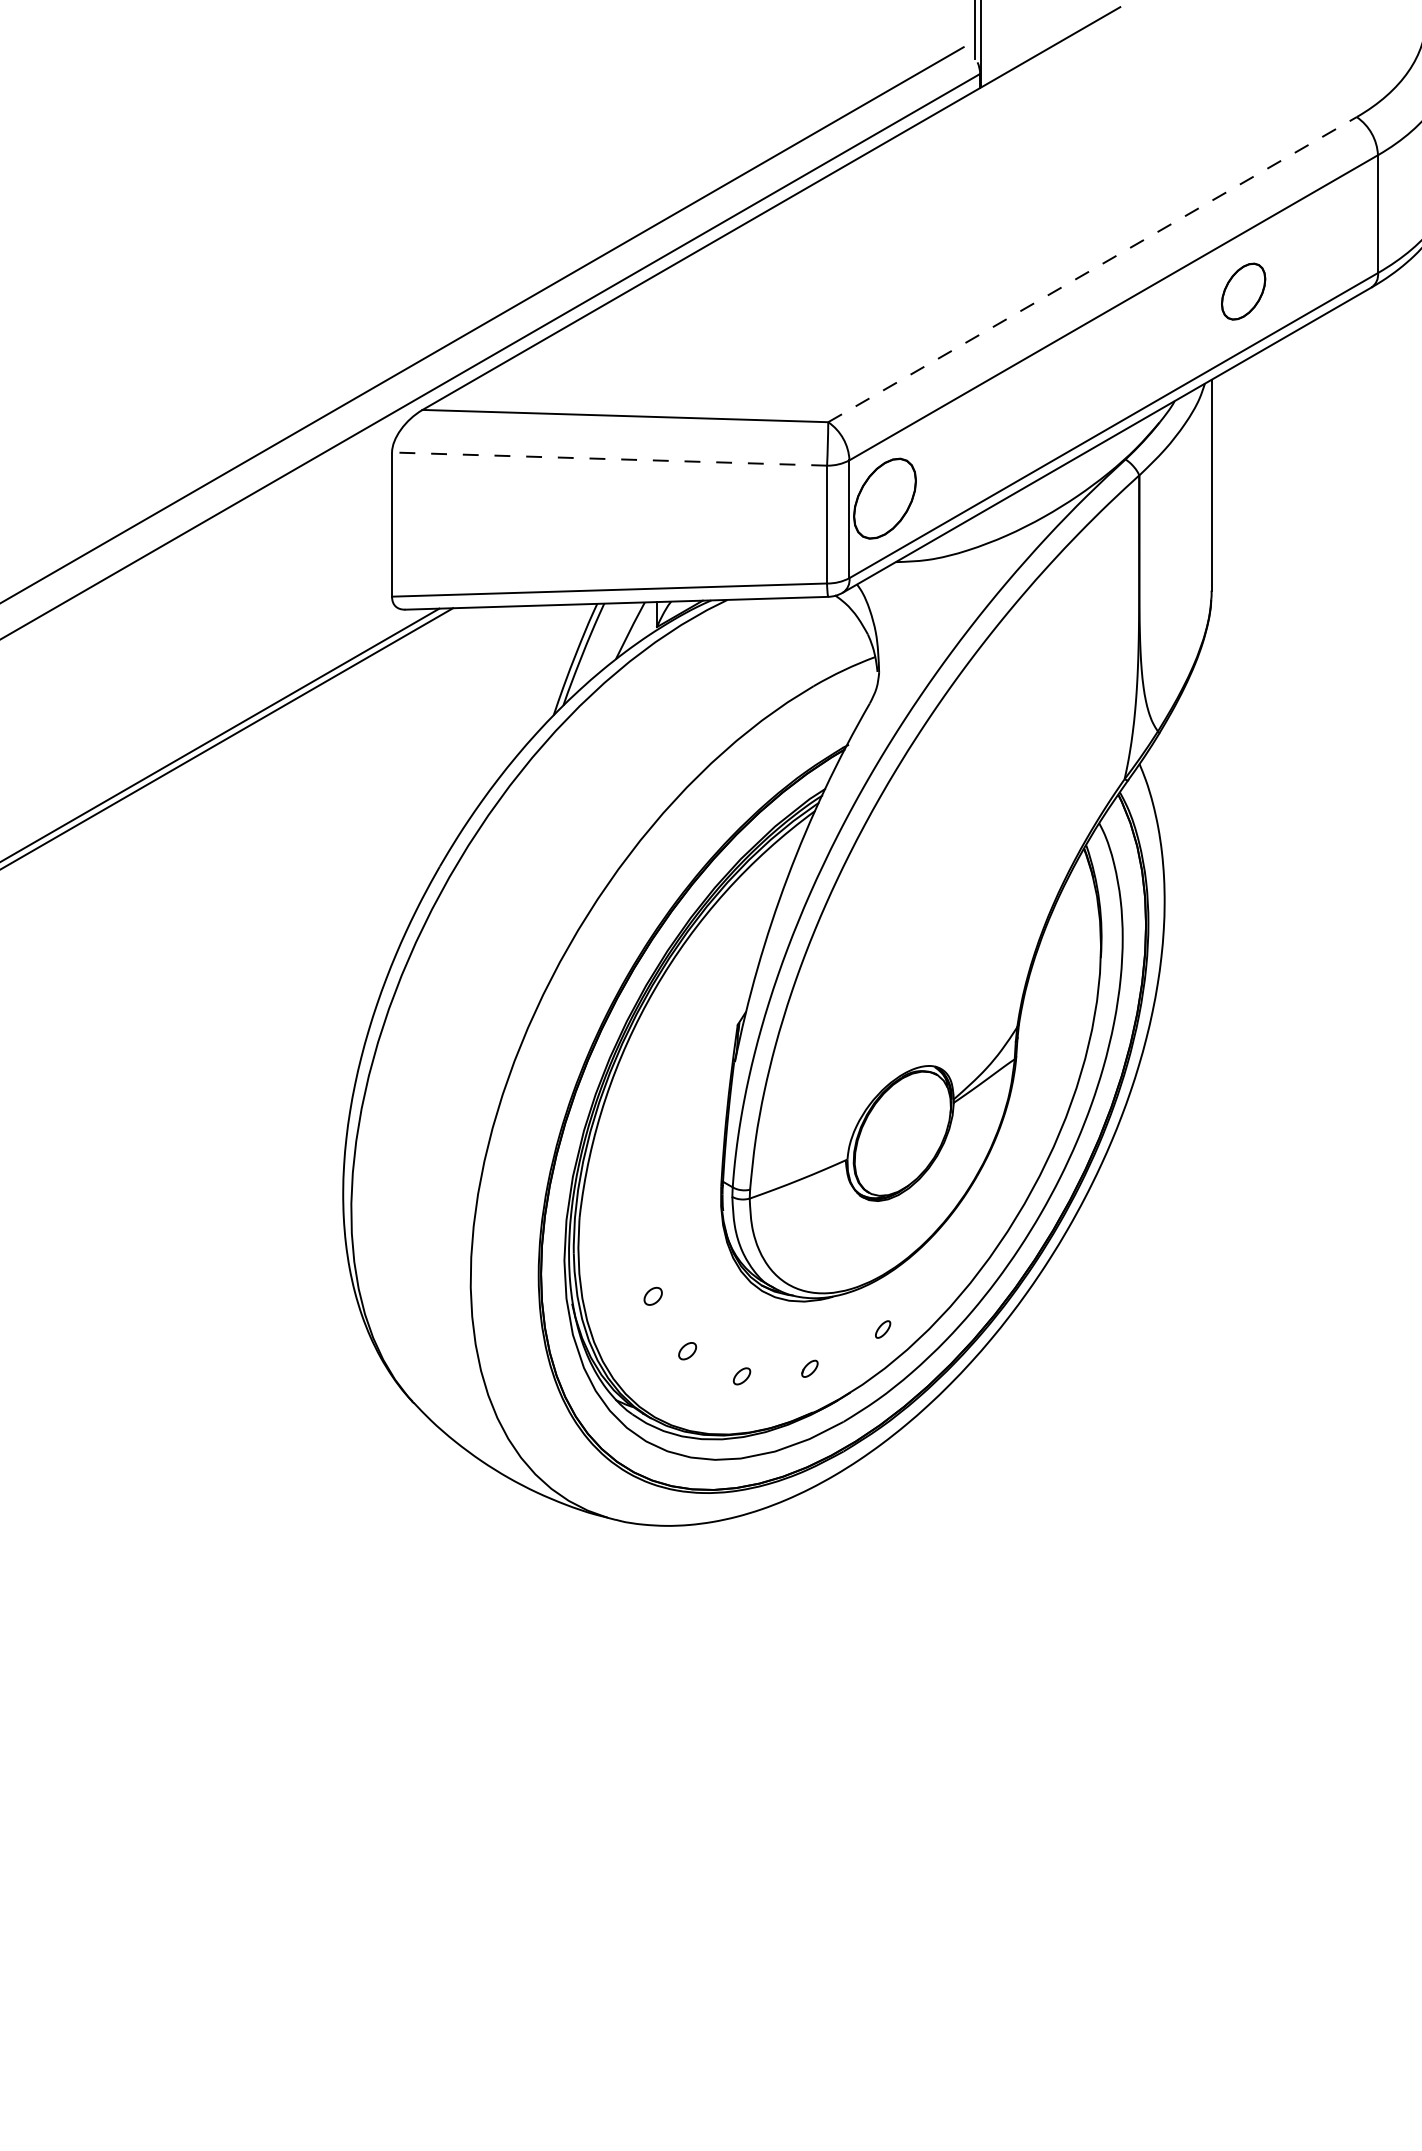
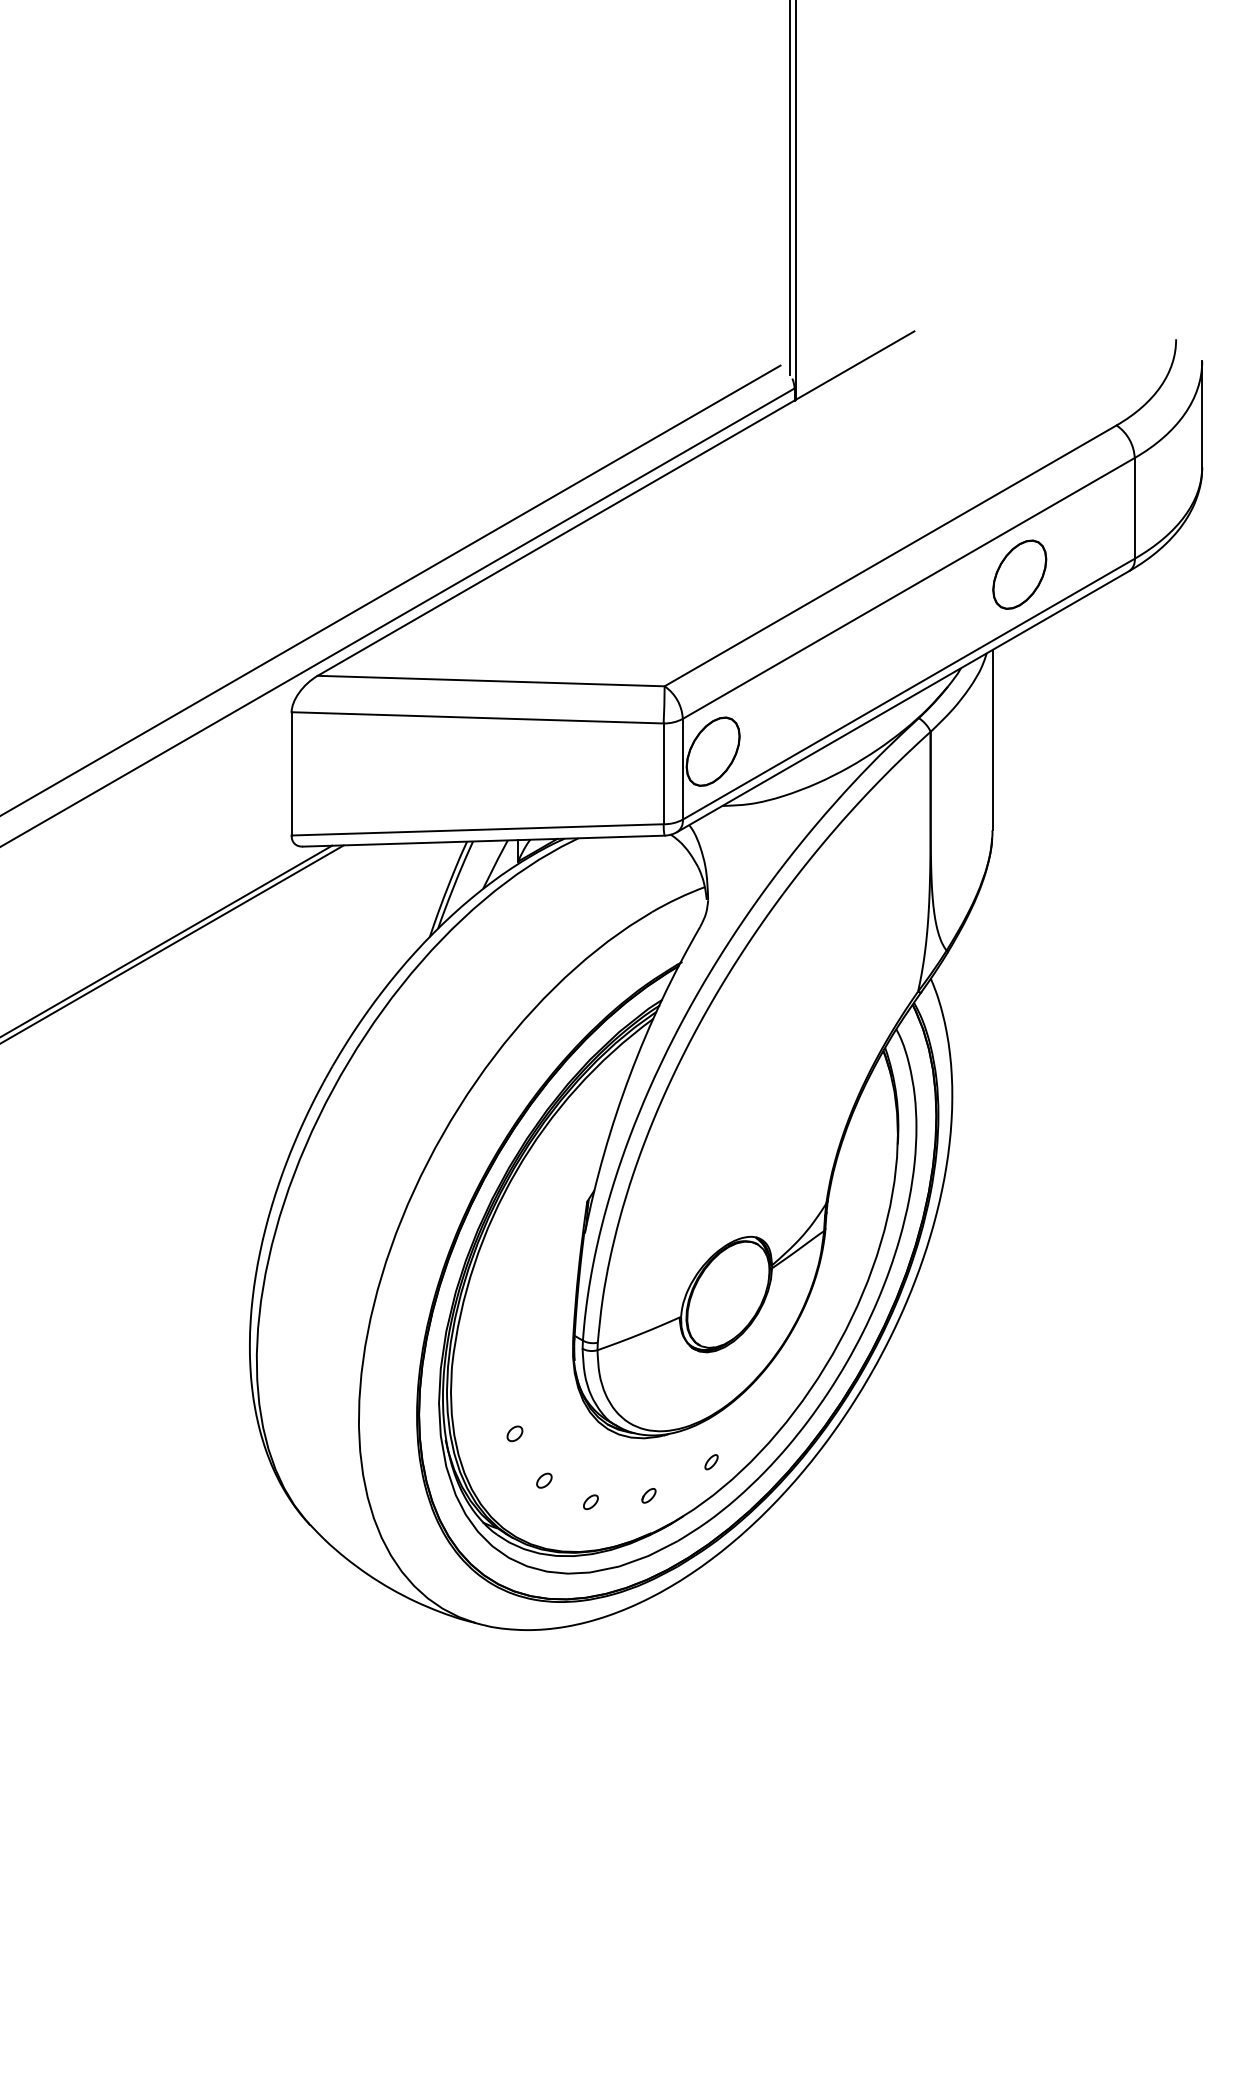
line: (1092, 269) -> (890, 555), dashed -> solid
part: (1243, 291) -> (1019, 574), size x1.43
line: (609, 458) -> (477, 717), dashed -> solid

